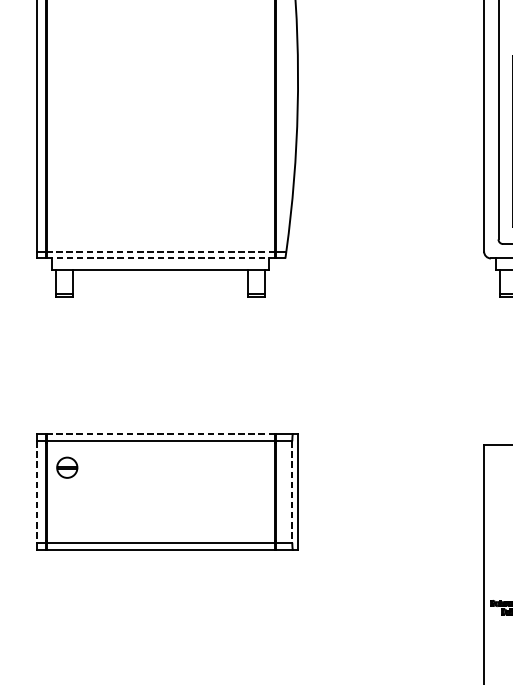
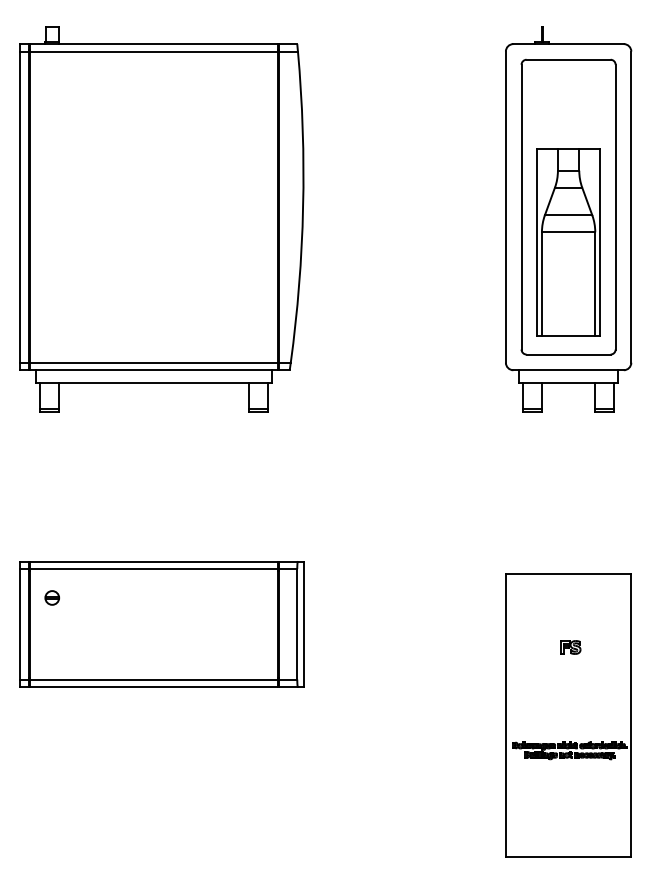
line: (160, 251) -> (153, 362), dashed -> solid
line: (161, 258) -> (154, 370), dashed -> solid
line: (160, 434) -> (153, 561), dashed -> solid
part: (66, 467) -> (51, 597), size x0.62
line: (36, 492) -> (19, 624), dashed -> solid
line: (292, 492) -> (297, 624), dashed -> solid

